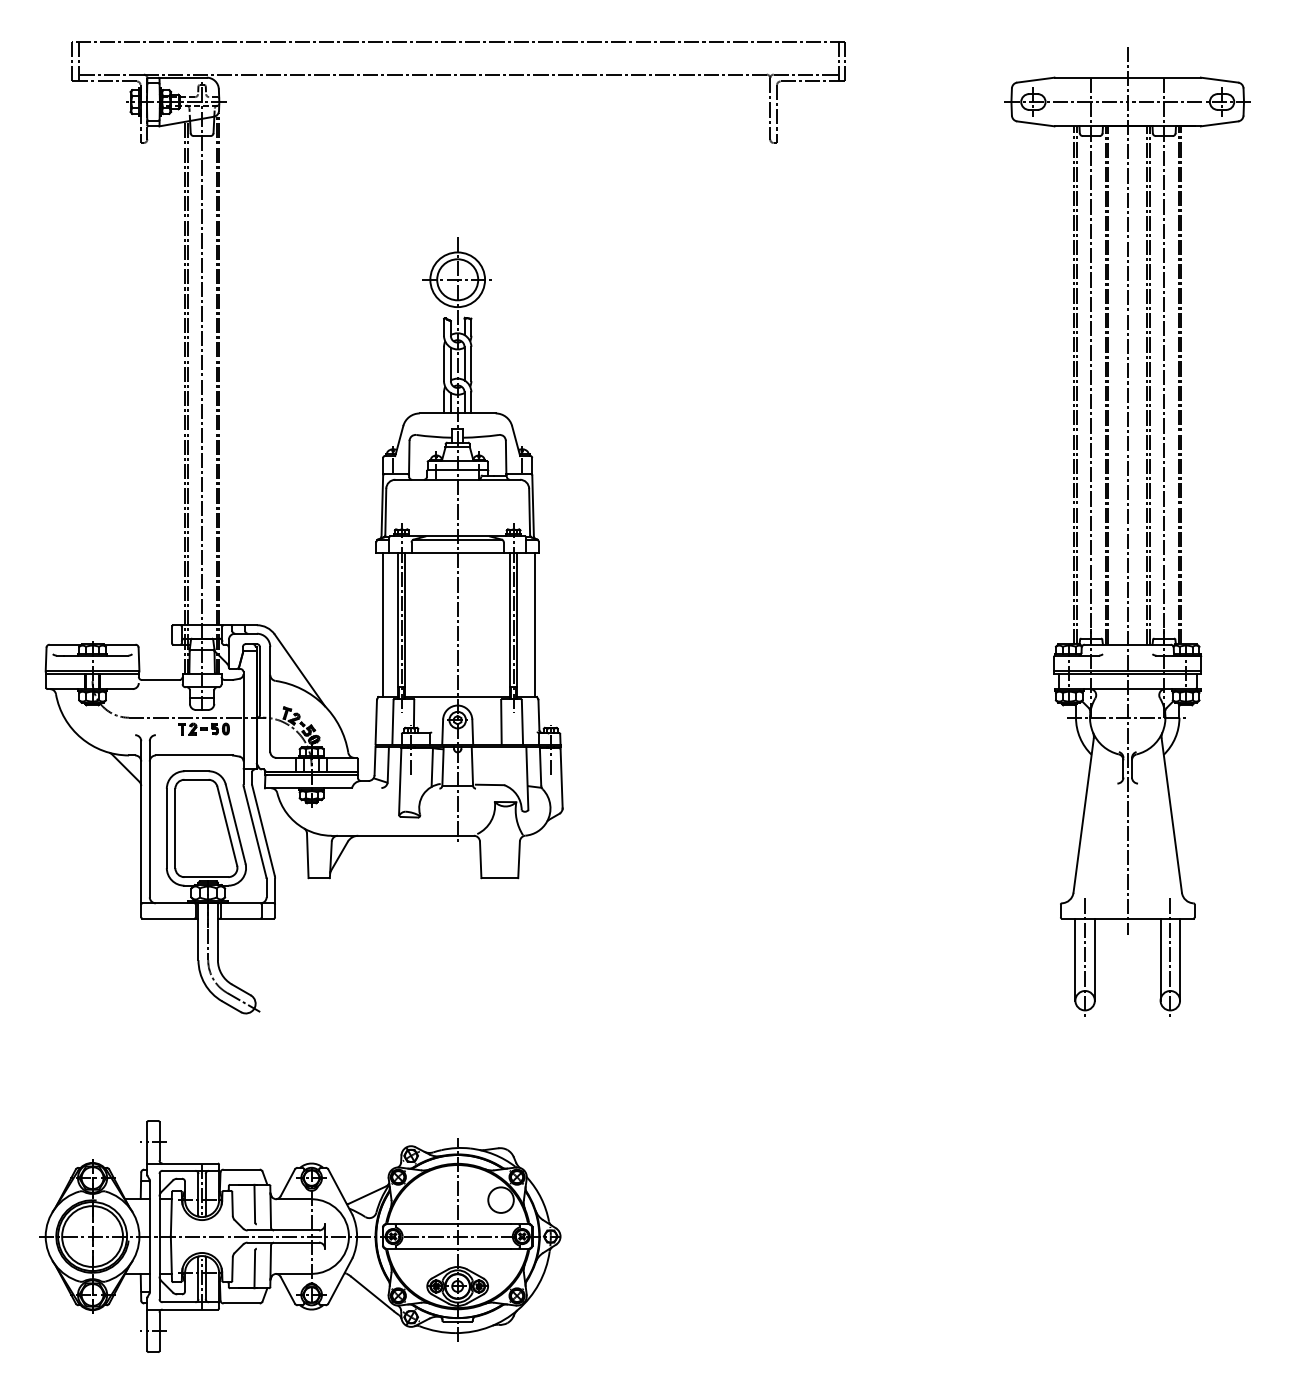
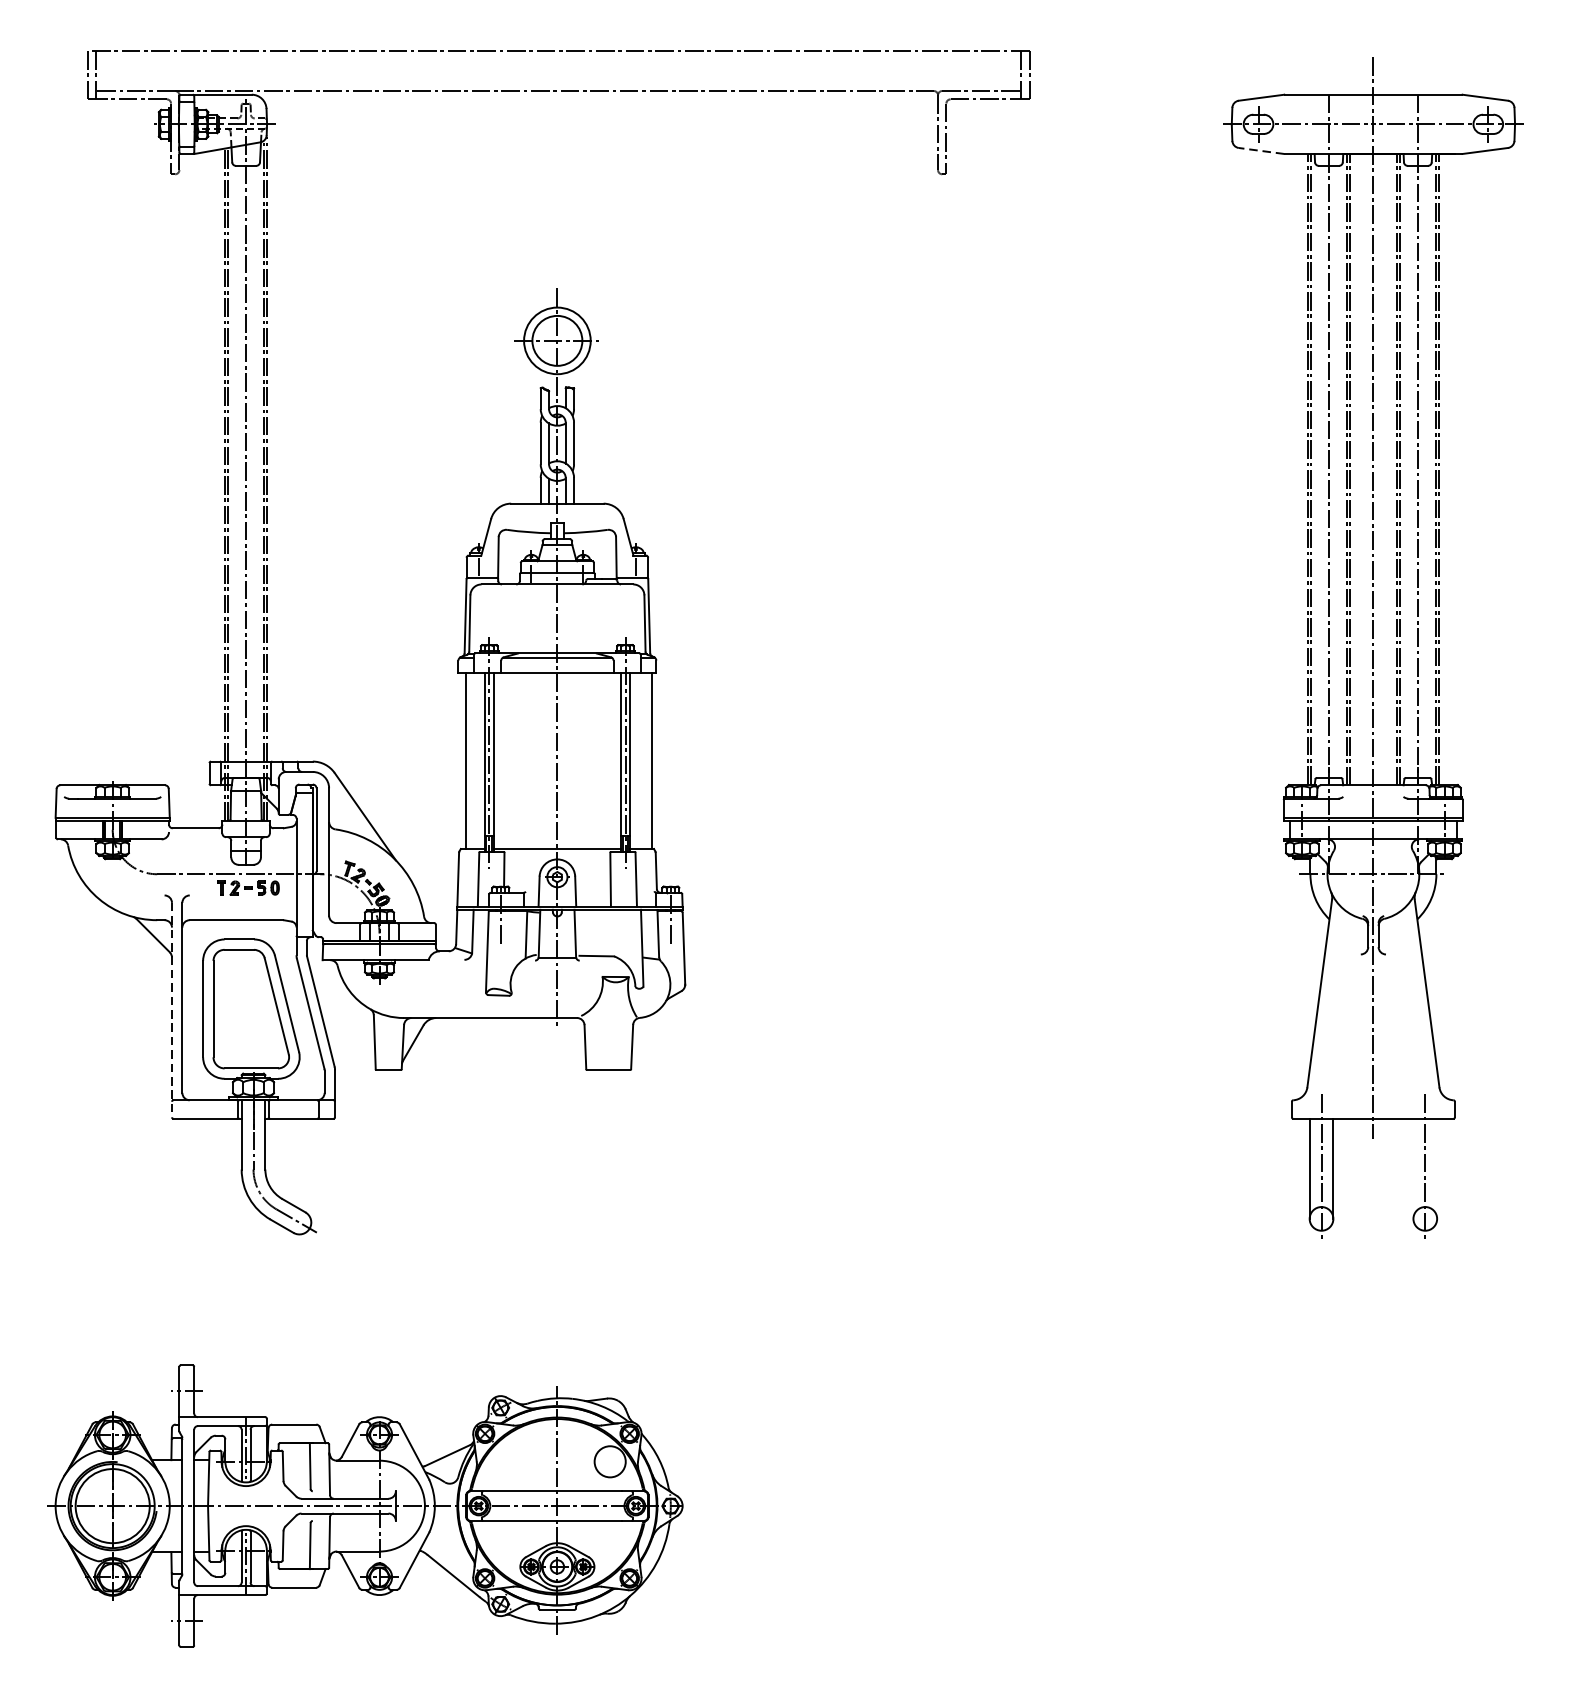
line: (1035, 123) -> (1261, 150), solid -> dashed
line: (141, 829) -> (172, 1010), solid -> dashed
line: (1160, 959) -> (1413, 1168), removed
line: (1180, 959) -> (1437, 1168), removed

